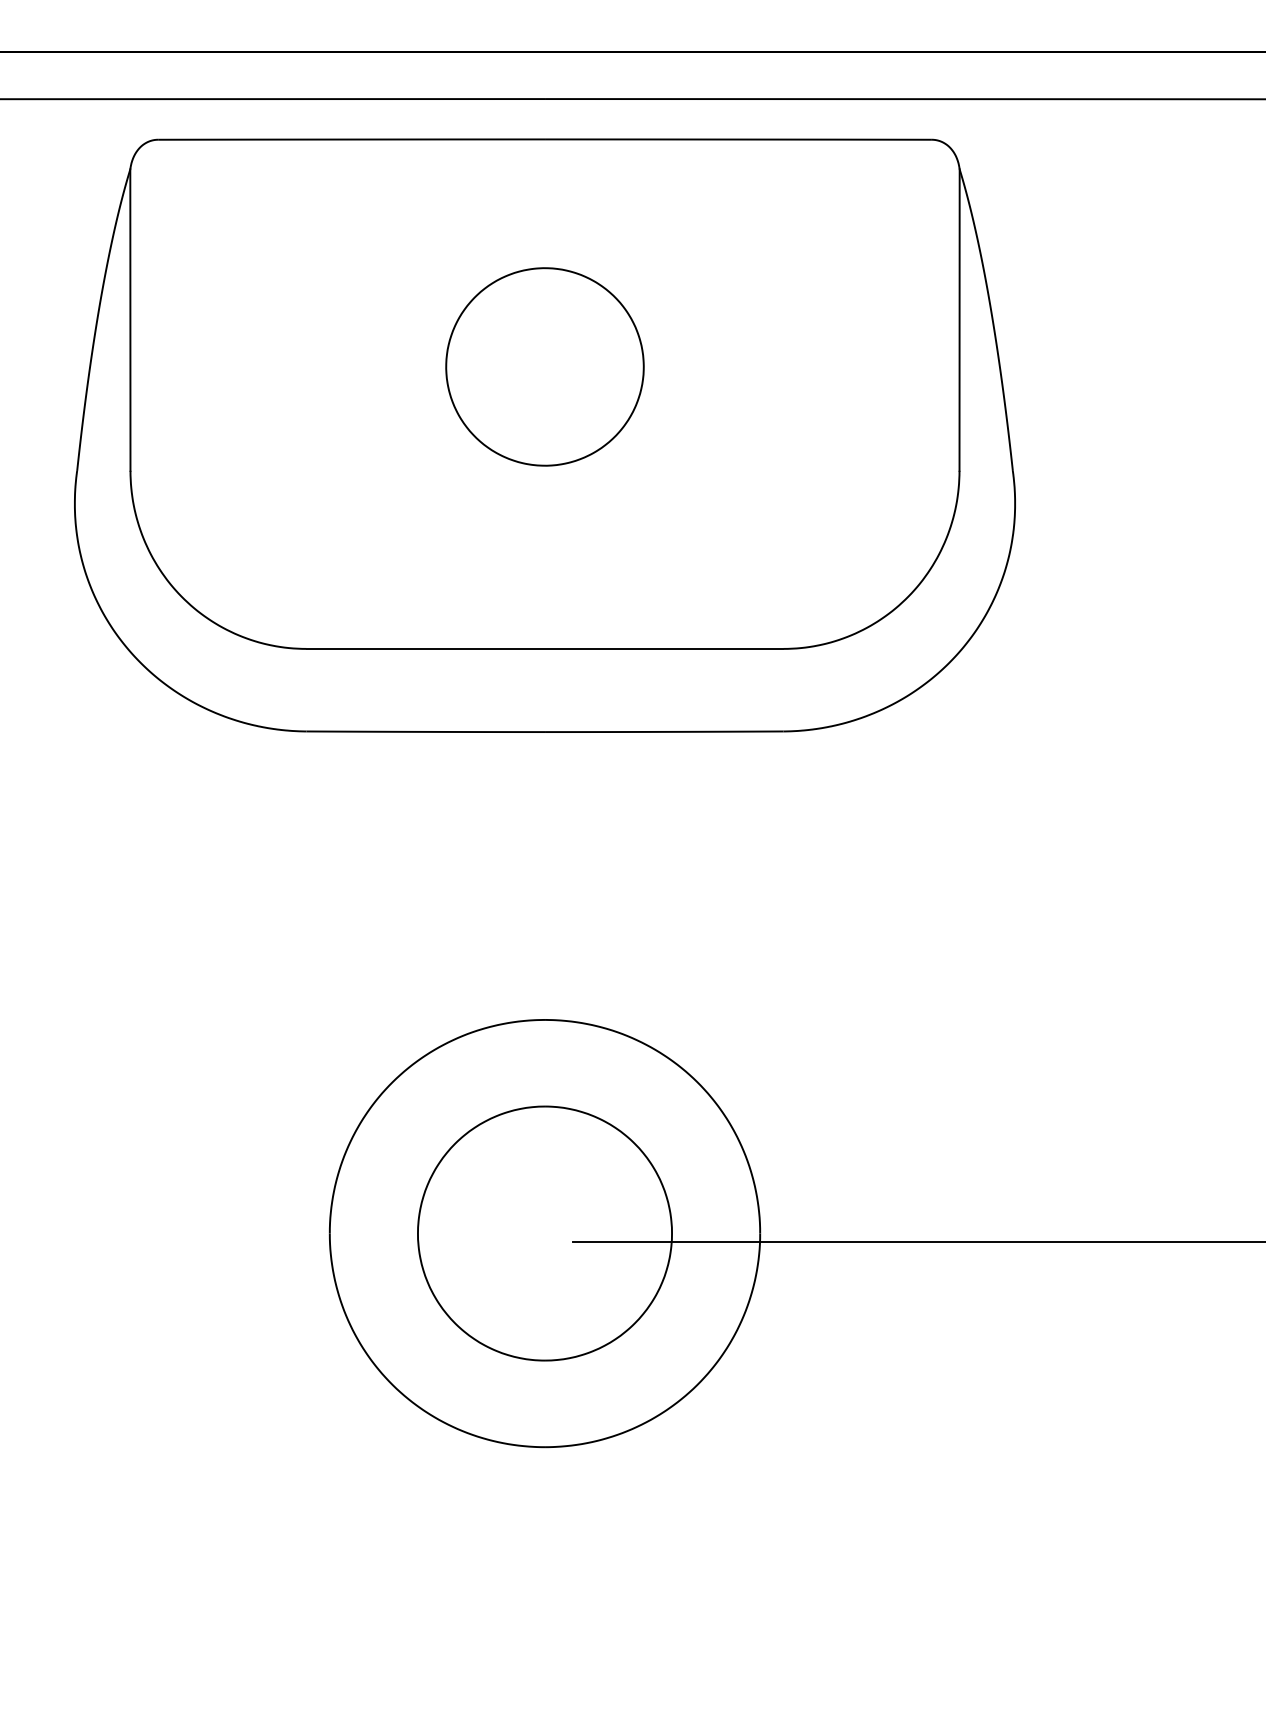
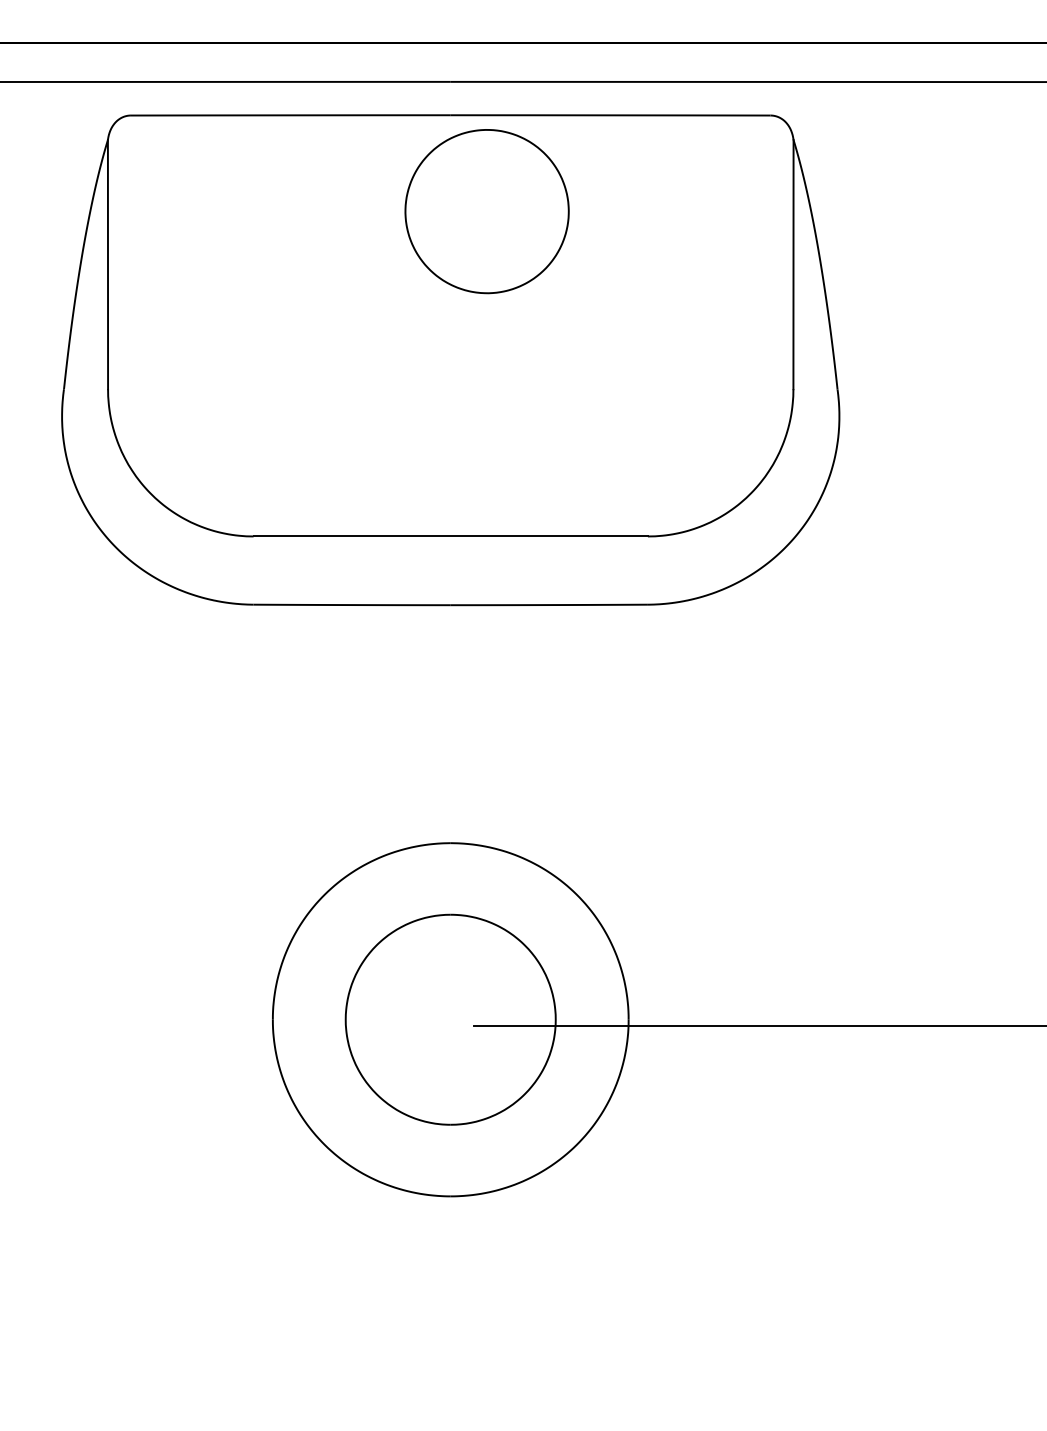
part: (544, 366) -> (486, 211), moved

